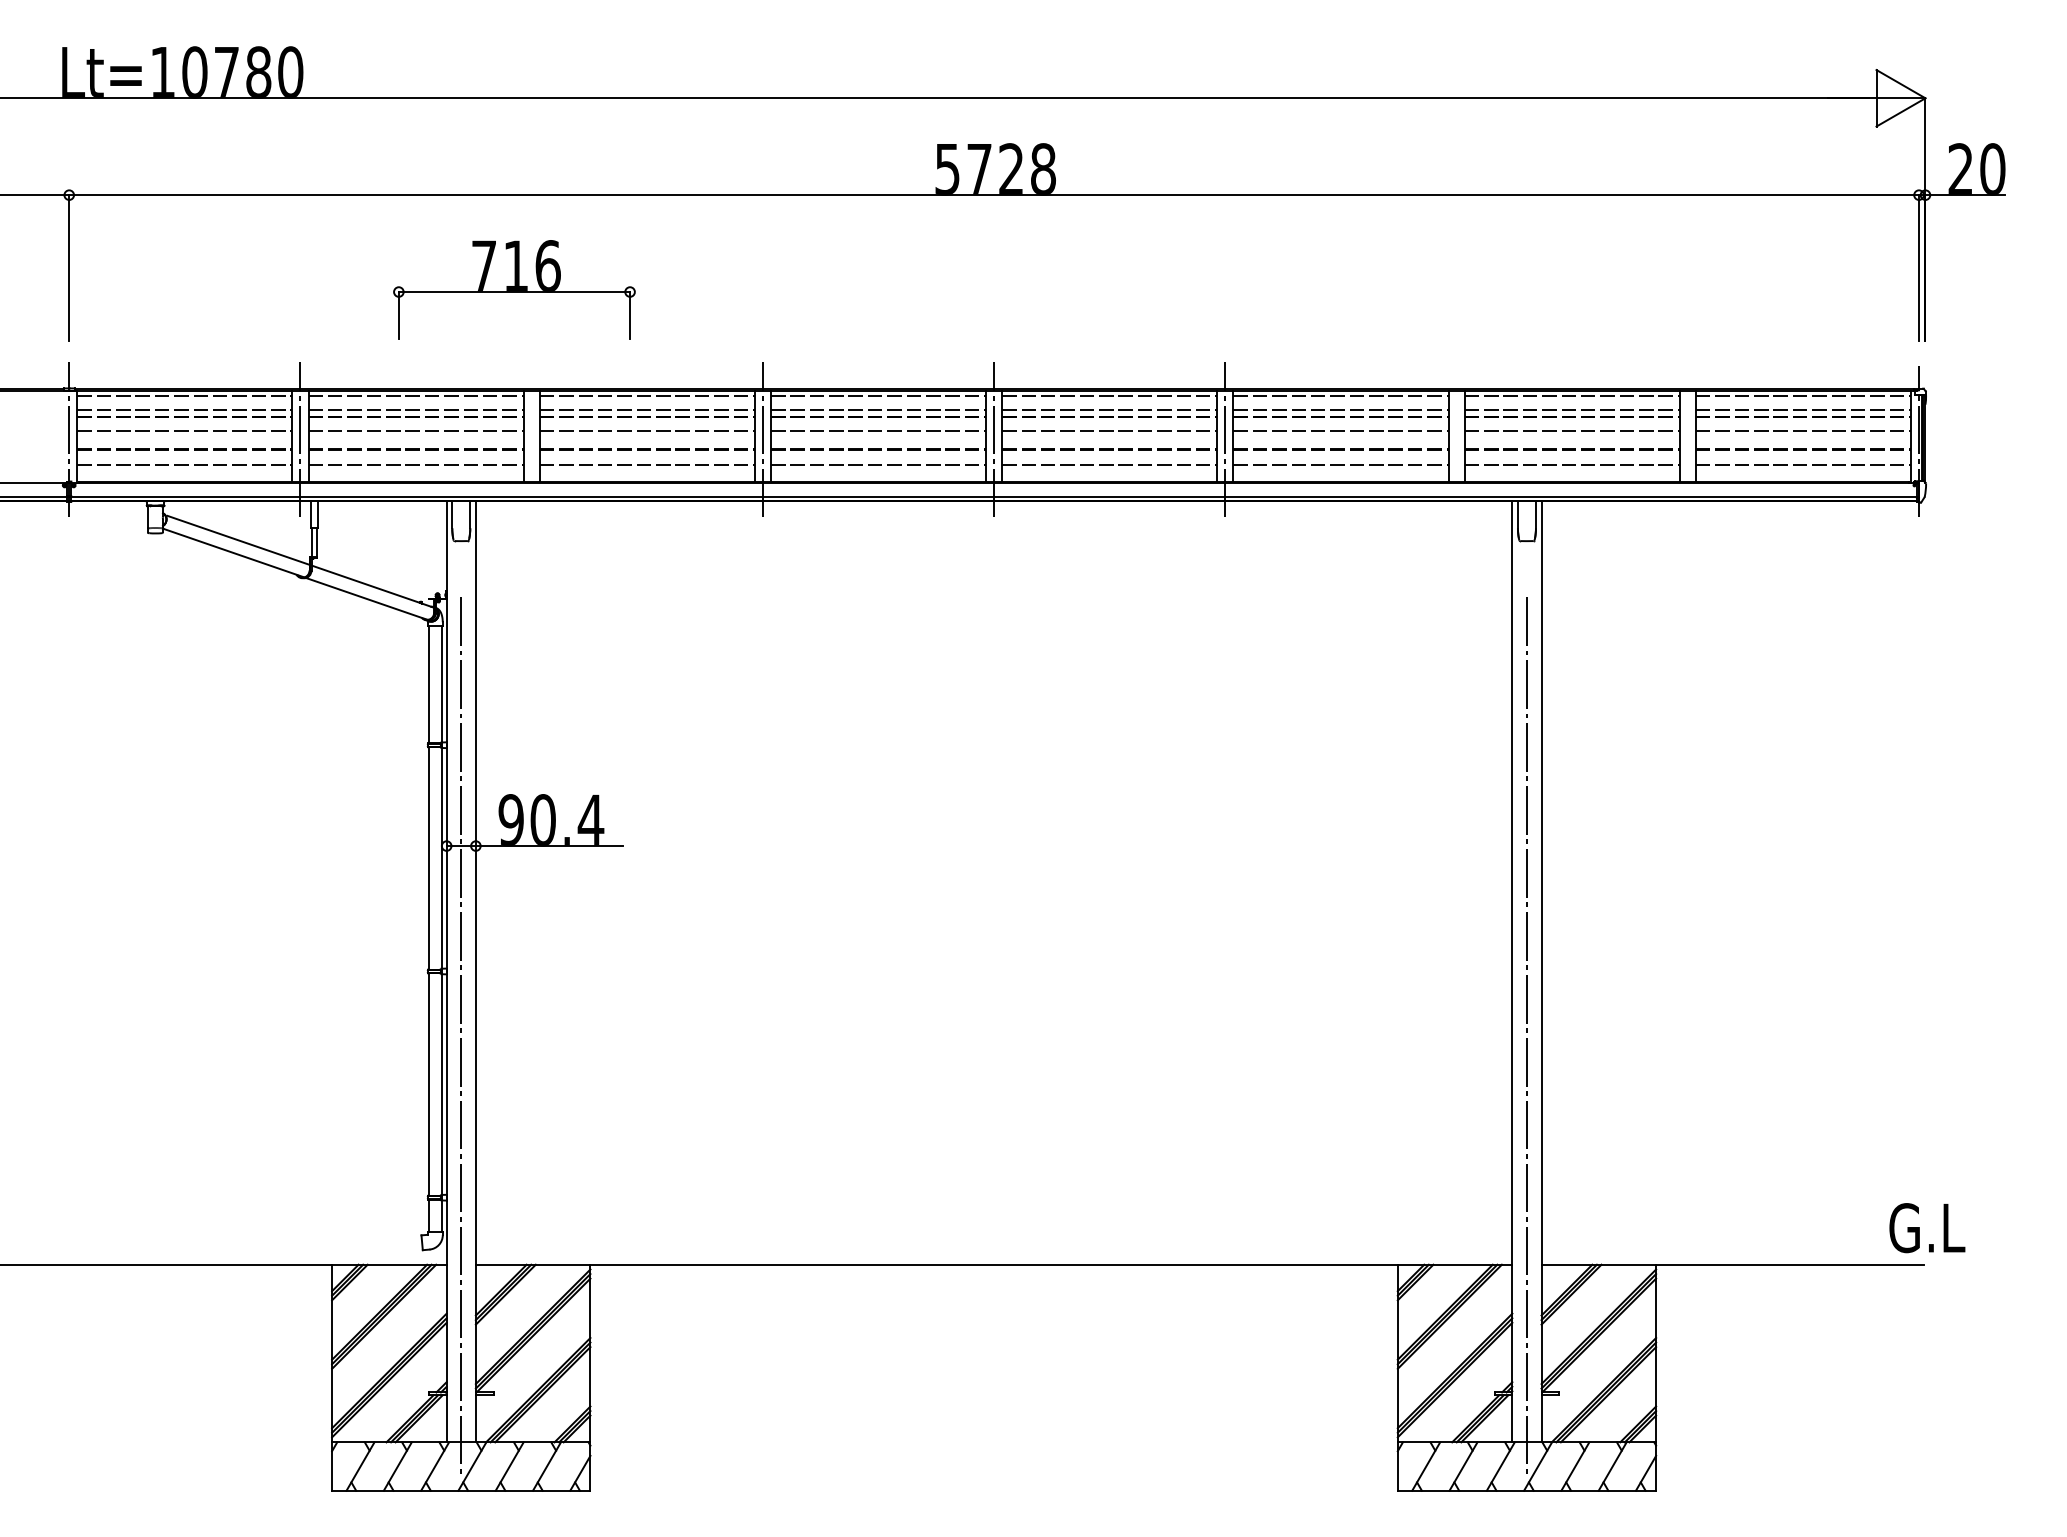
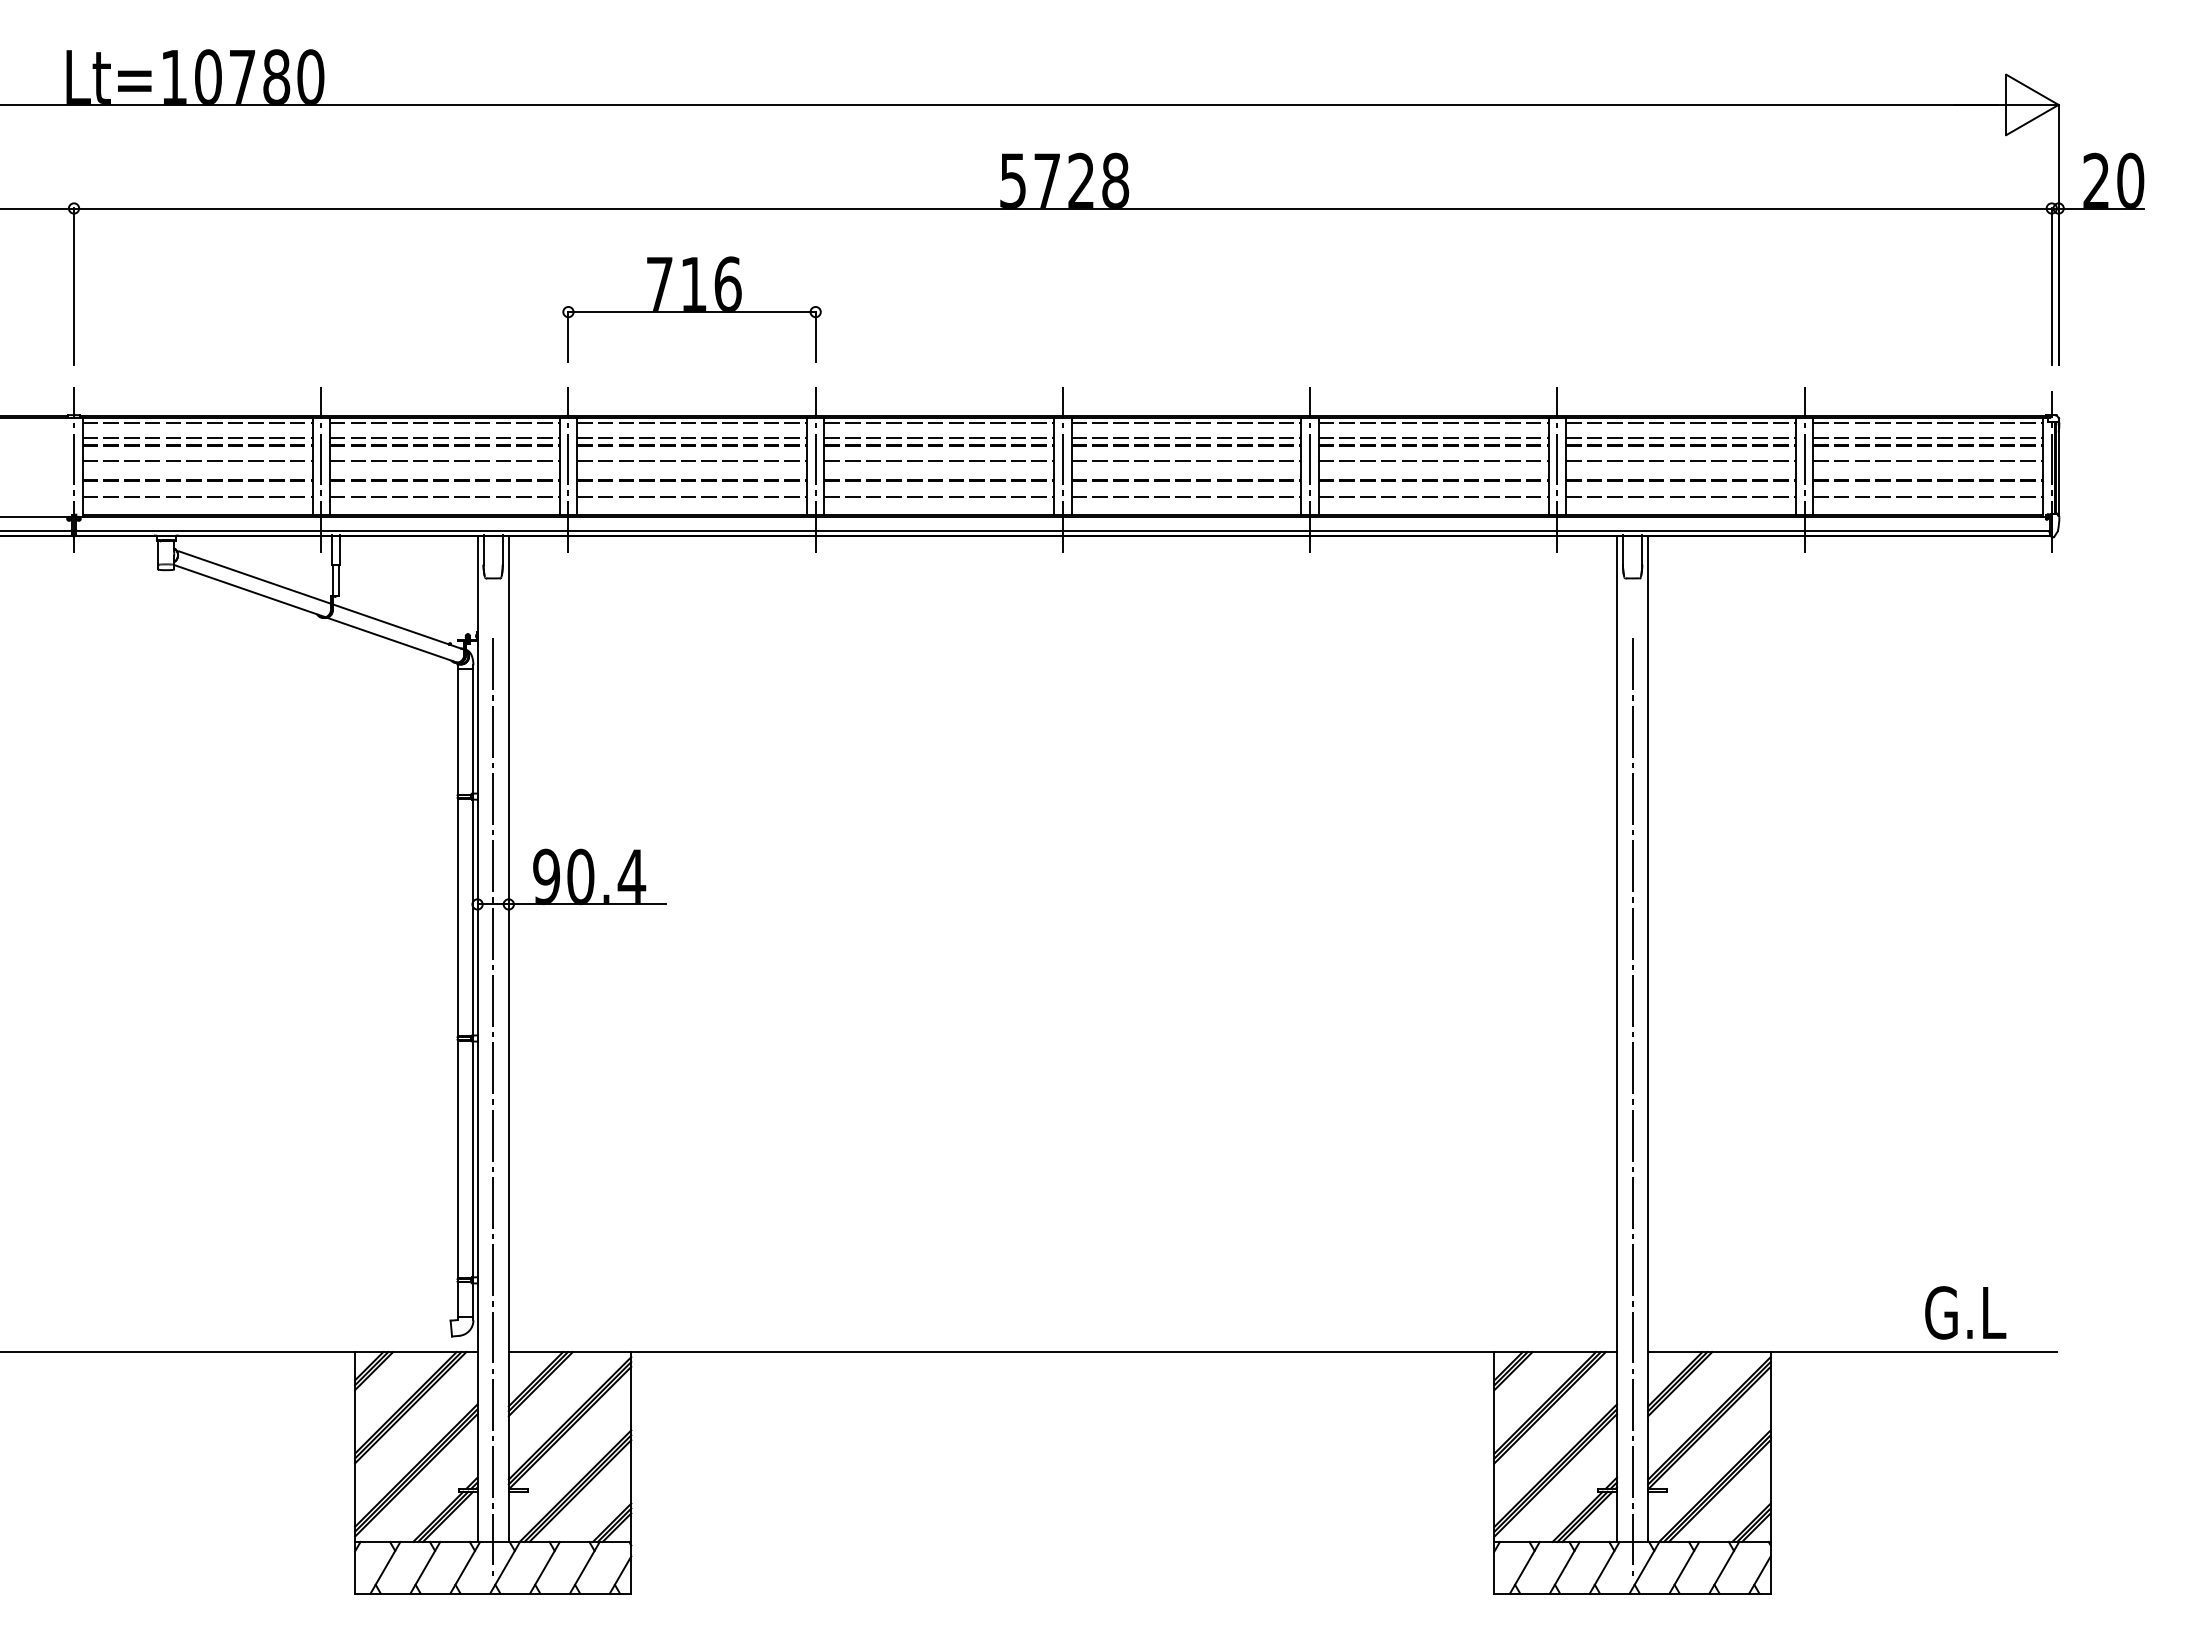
part: (513, 289) -> (691, 309), moved
line: (531, 439) -> (568, 469), added
line: (1456, 439) -> (1557, 469), added
line: (1687, 439) -> (1804, 469), added
text: (1927, 1227) -> (1965, 1312), moved

